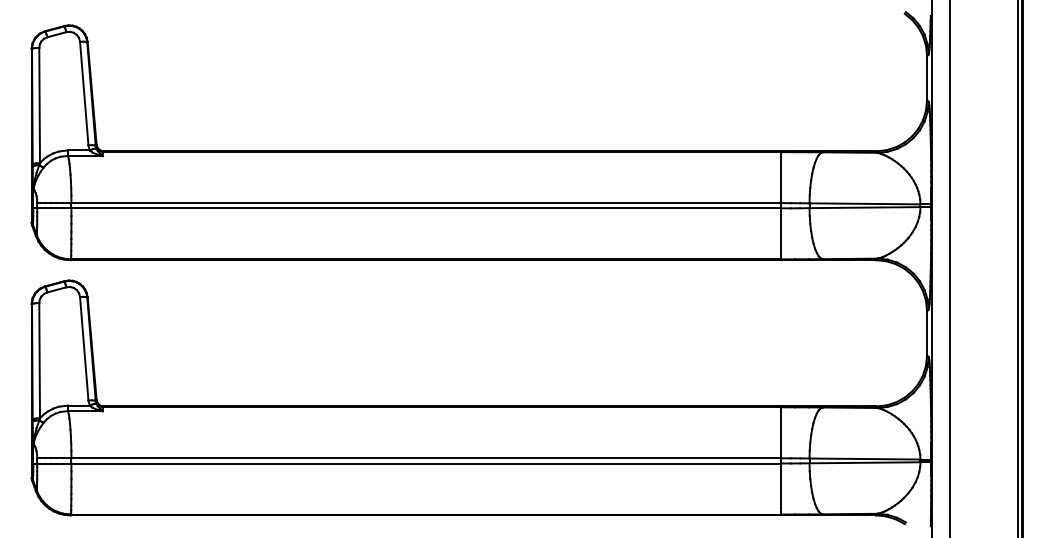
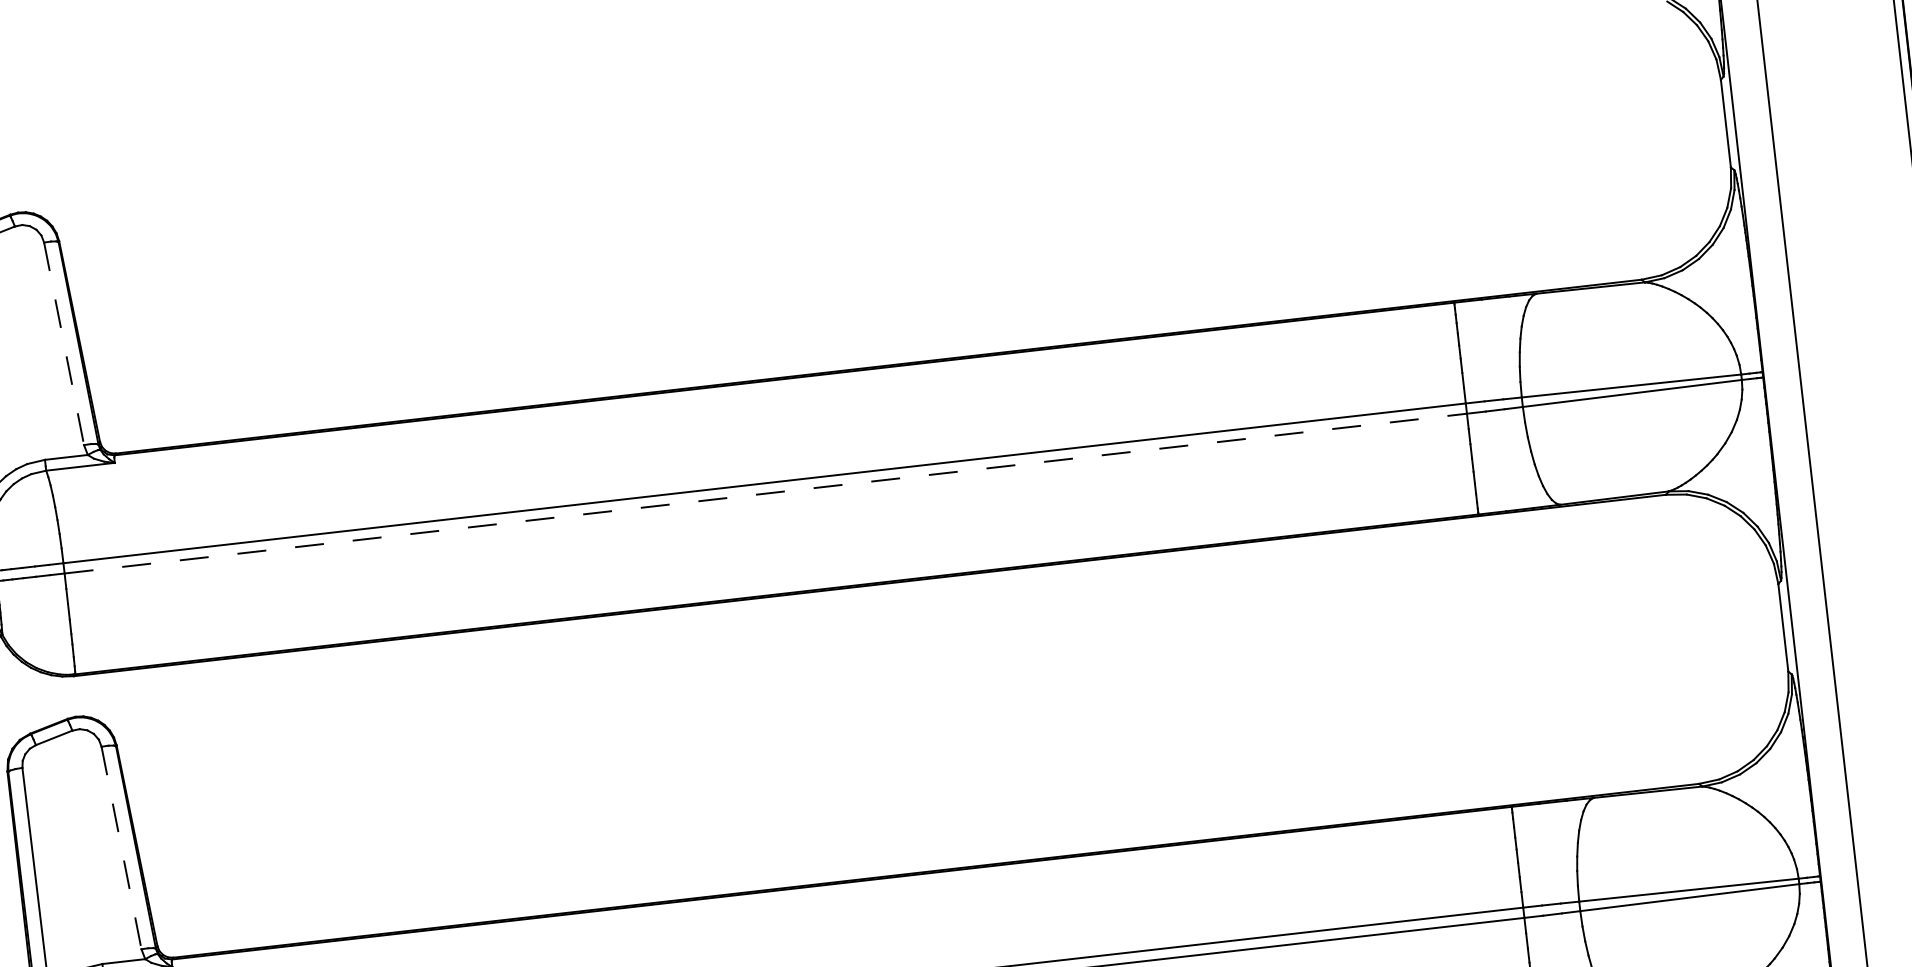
line: (84, 93) -> (64, 343), solid -> dashed
line: (426, 208) -> (766, 493), solid -> dashed
line: (84, 348) -> (121, 847), solid -> dashed

